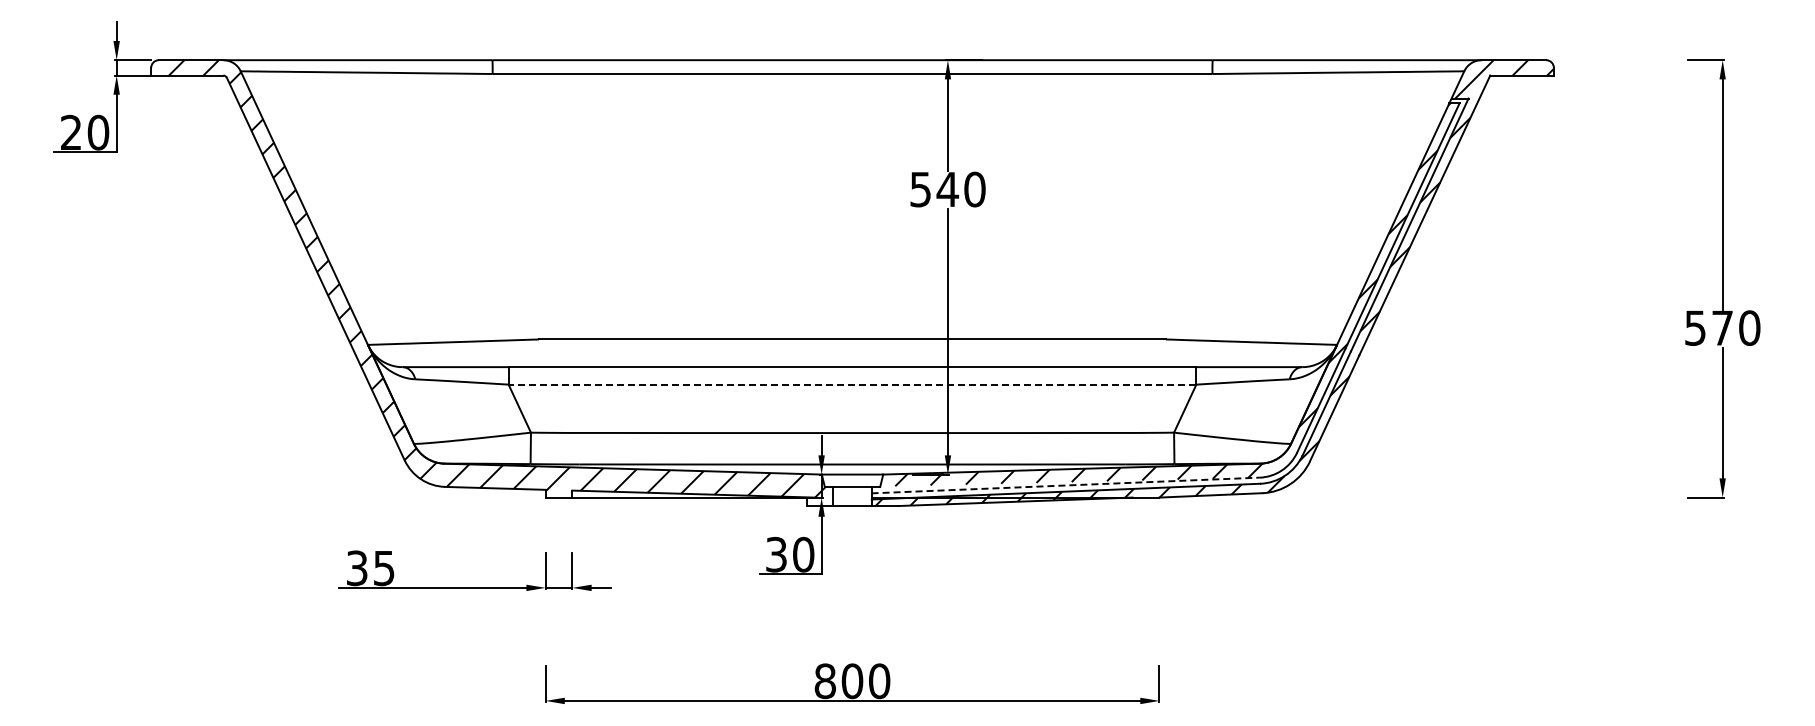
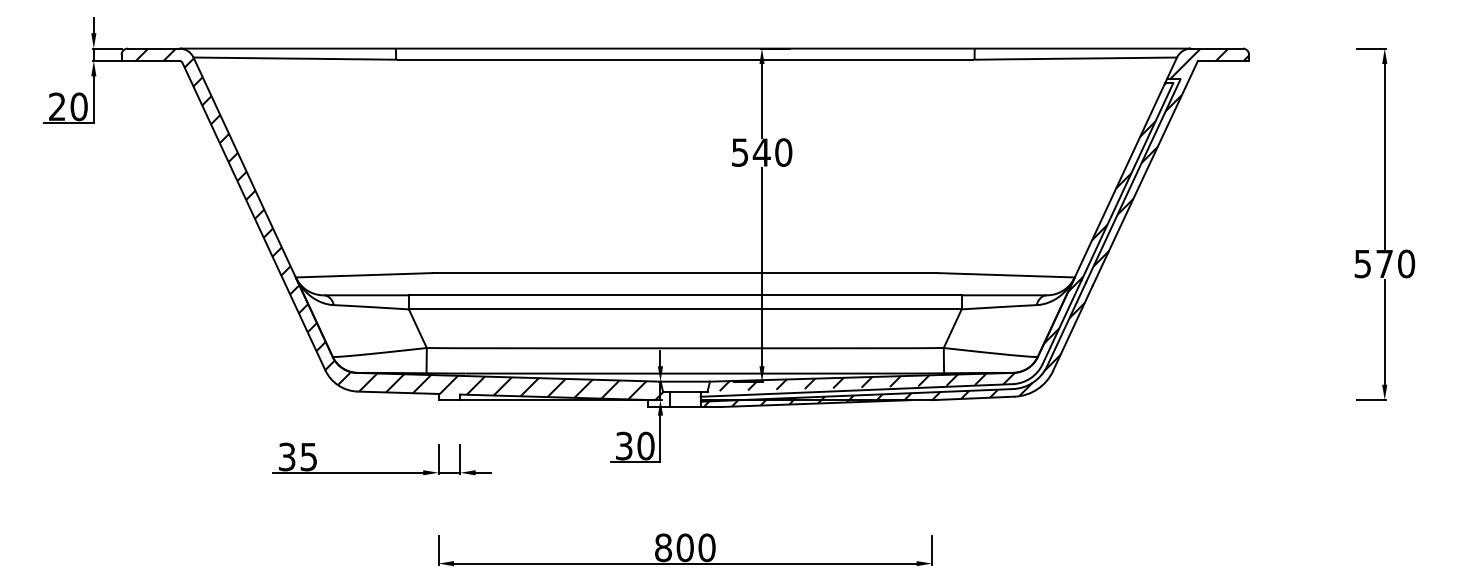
line: (852, 384) -> (685, 309), dashed -> solid
line: (1066, 485) -> (857, 390), dashed -> solid

